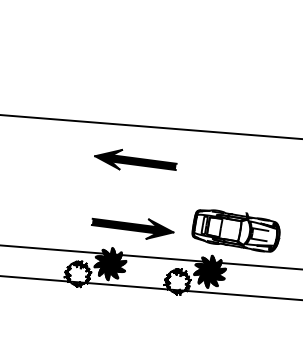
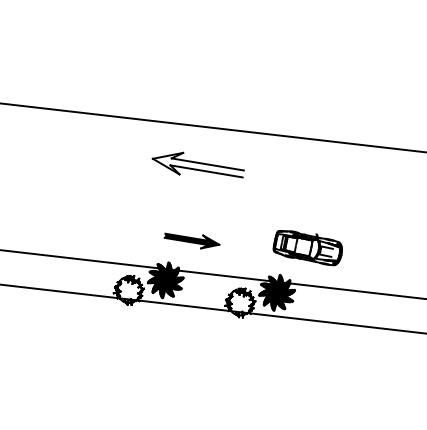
fill: (135, 159) -> (197, 164), removed
part: (132, 227) -> (191, 240), size x0.6
part: (235, 230) -> (307, 247), size x0.7

